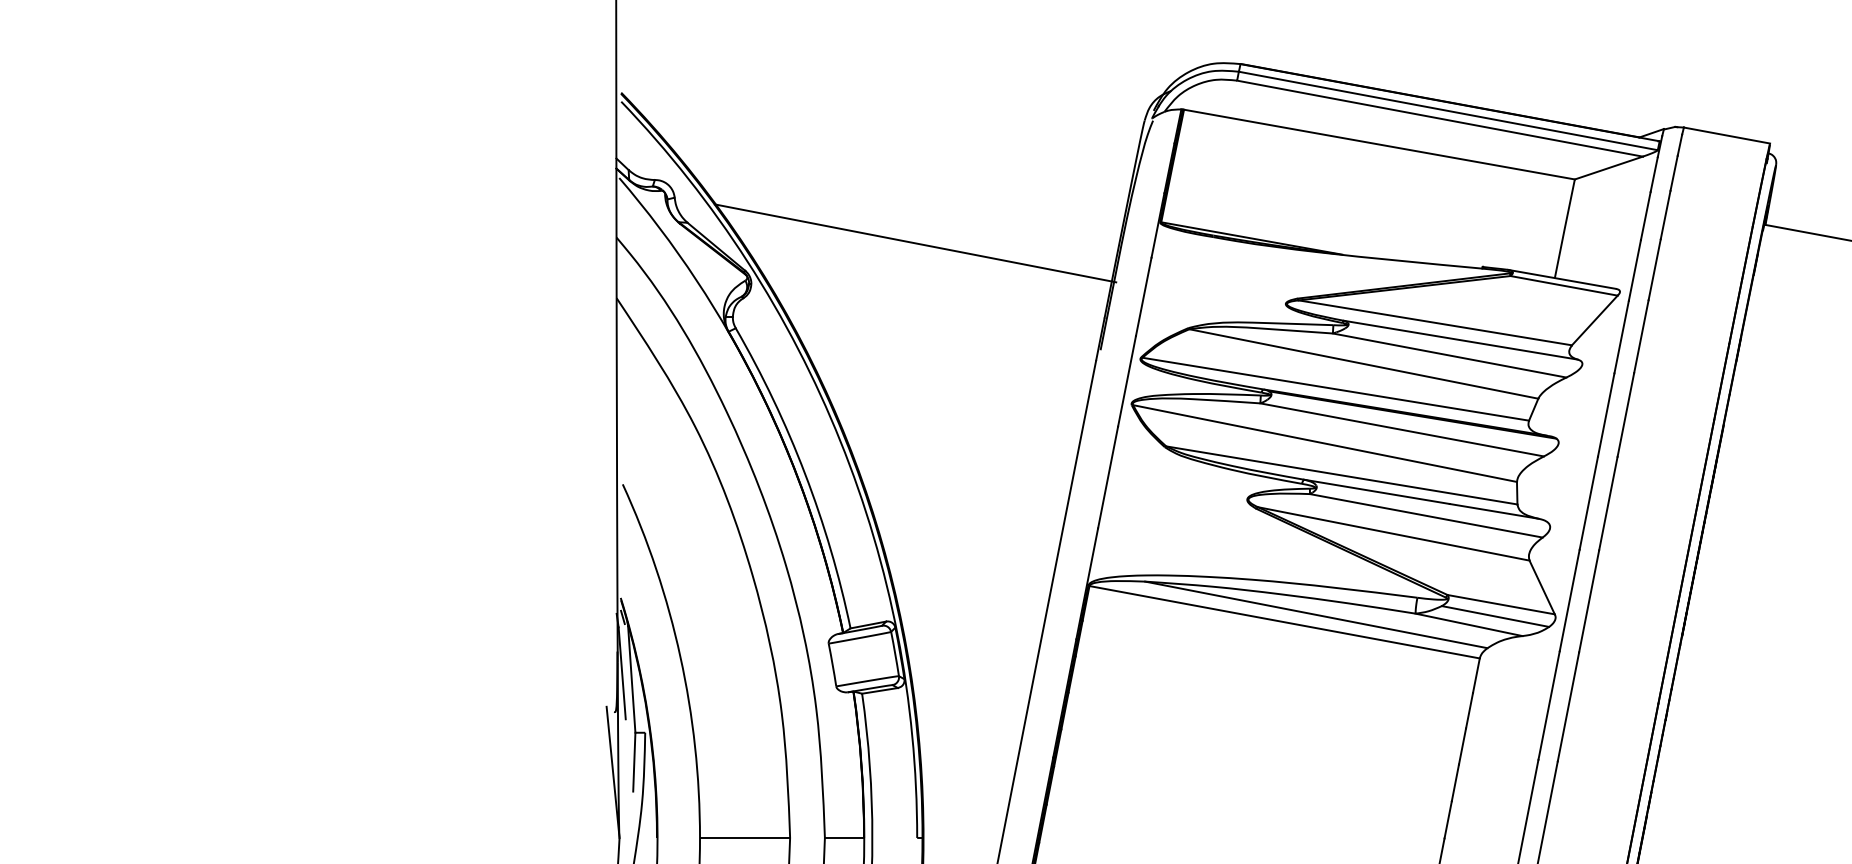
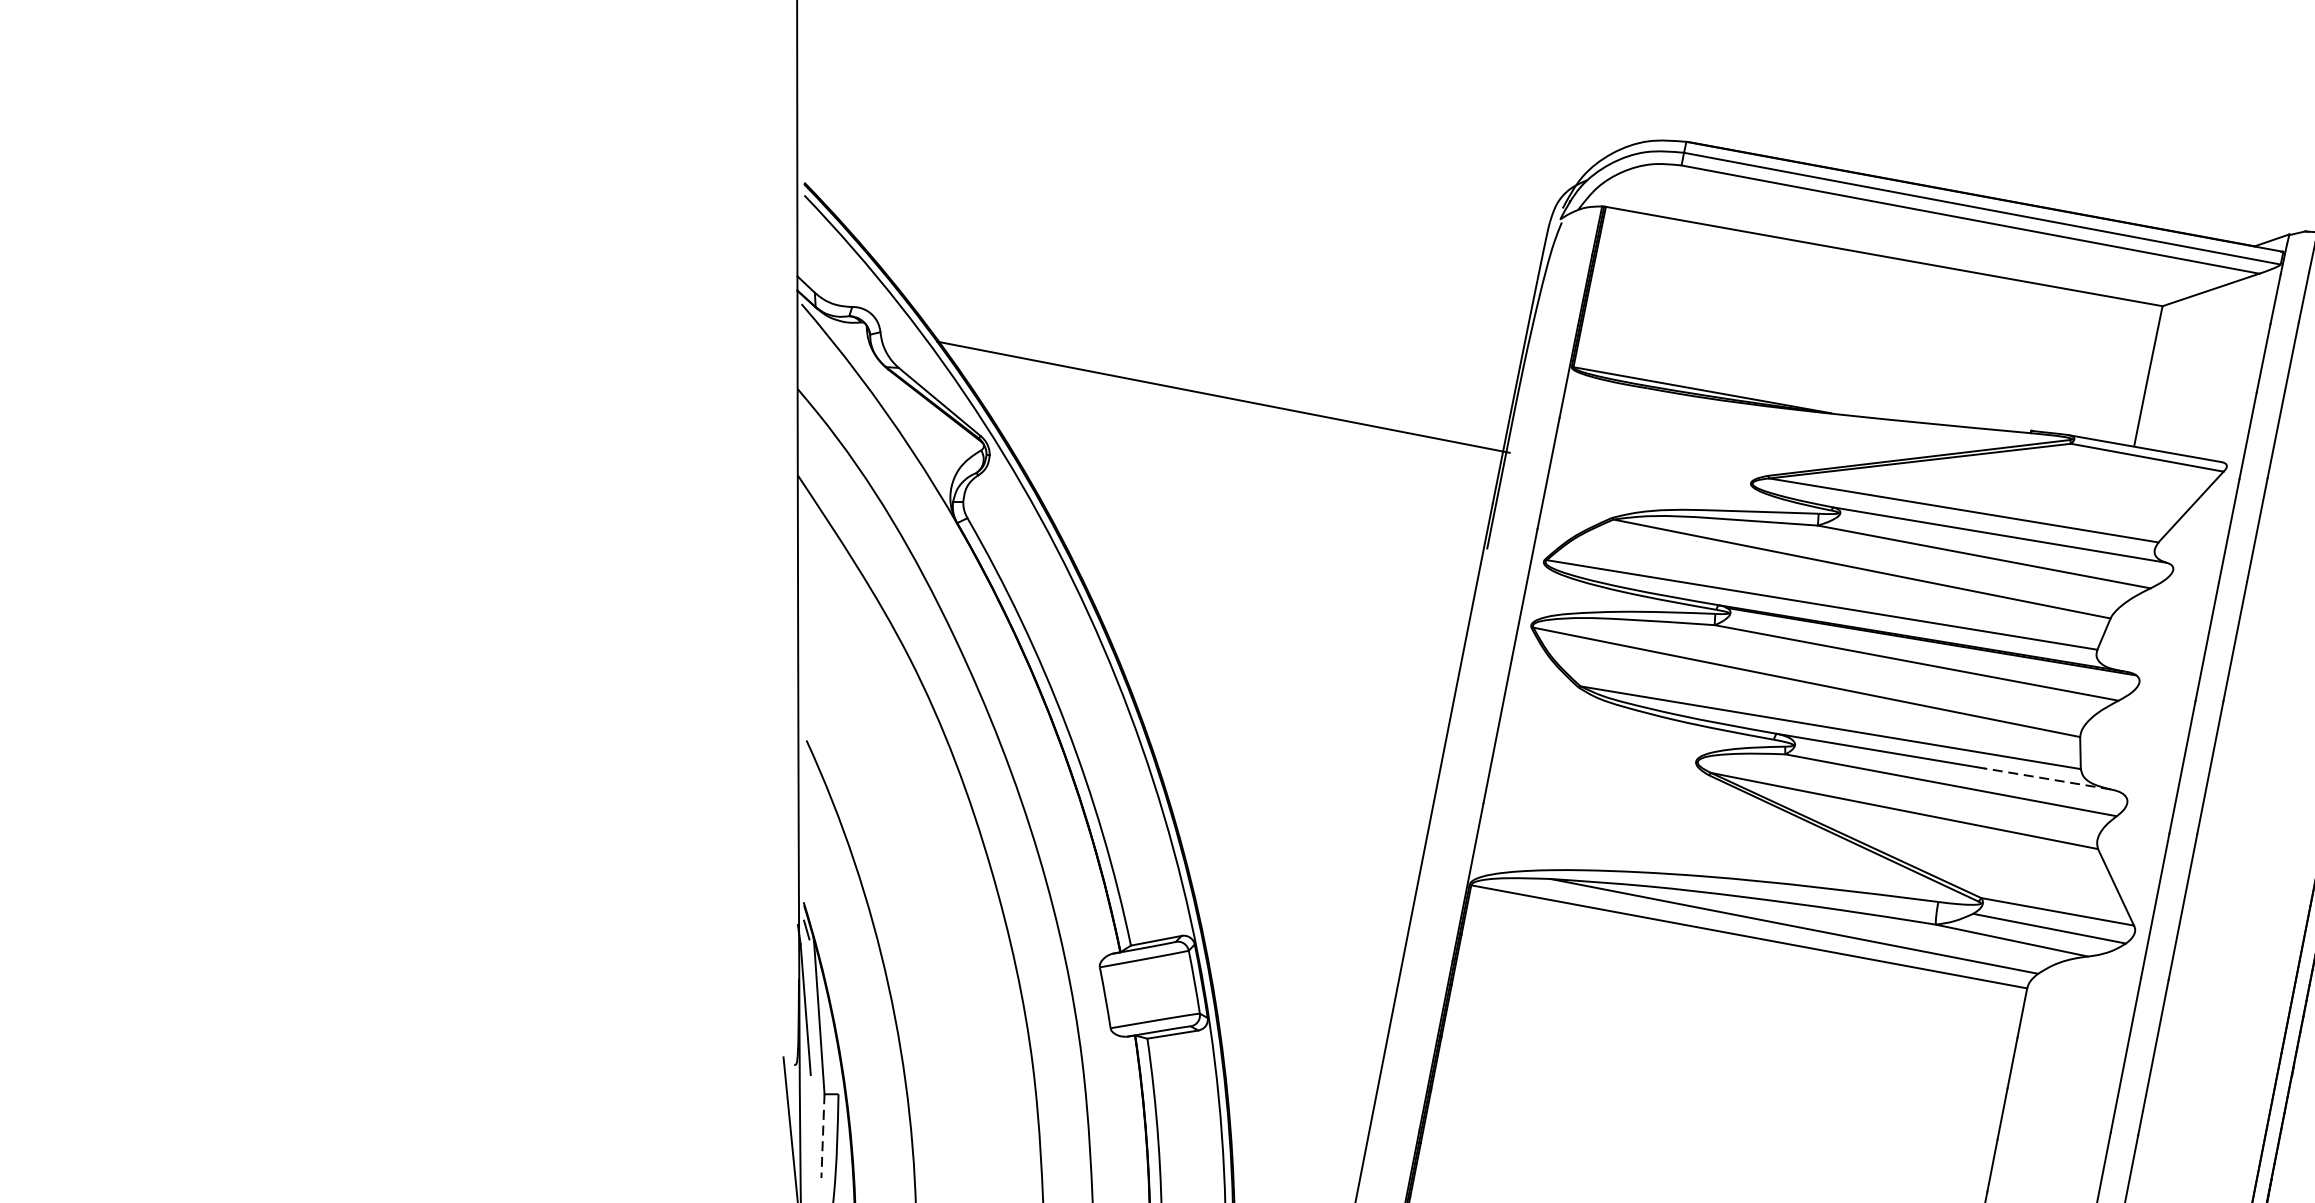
line: (1493, 511) -> (2046, 779), solid -> dashed
line: (634, 762) -> (823, 1136), solid -> dashed

